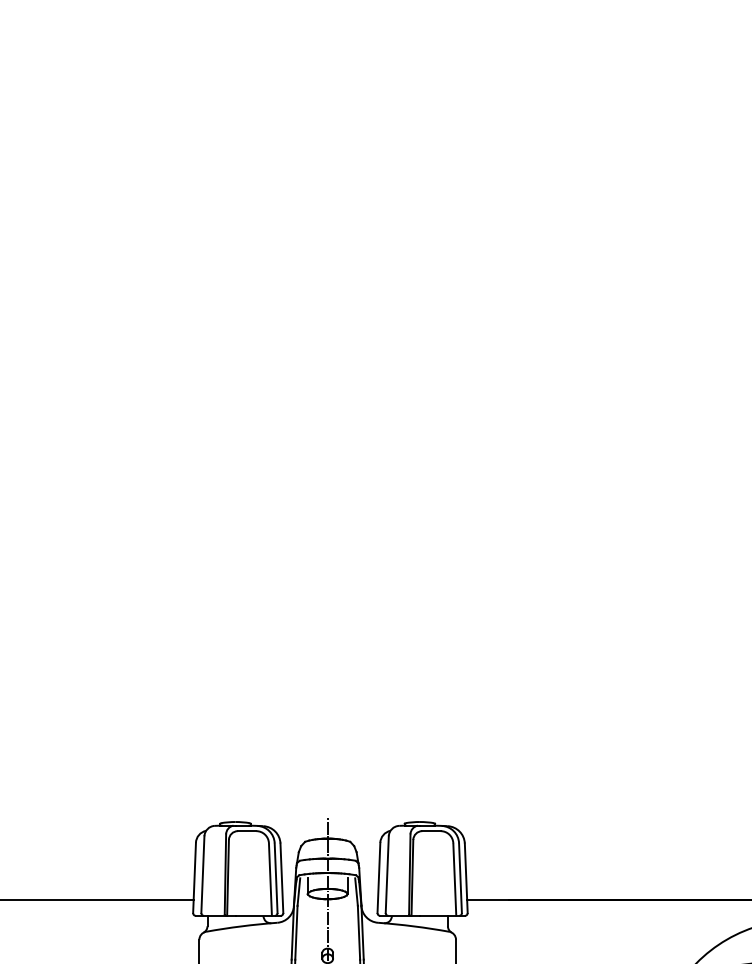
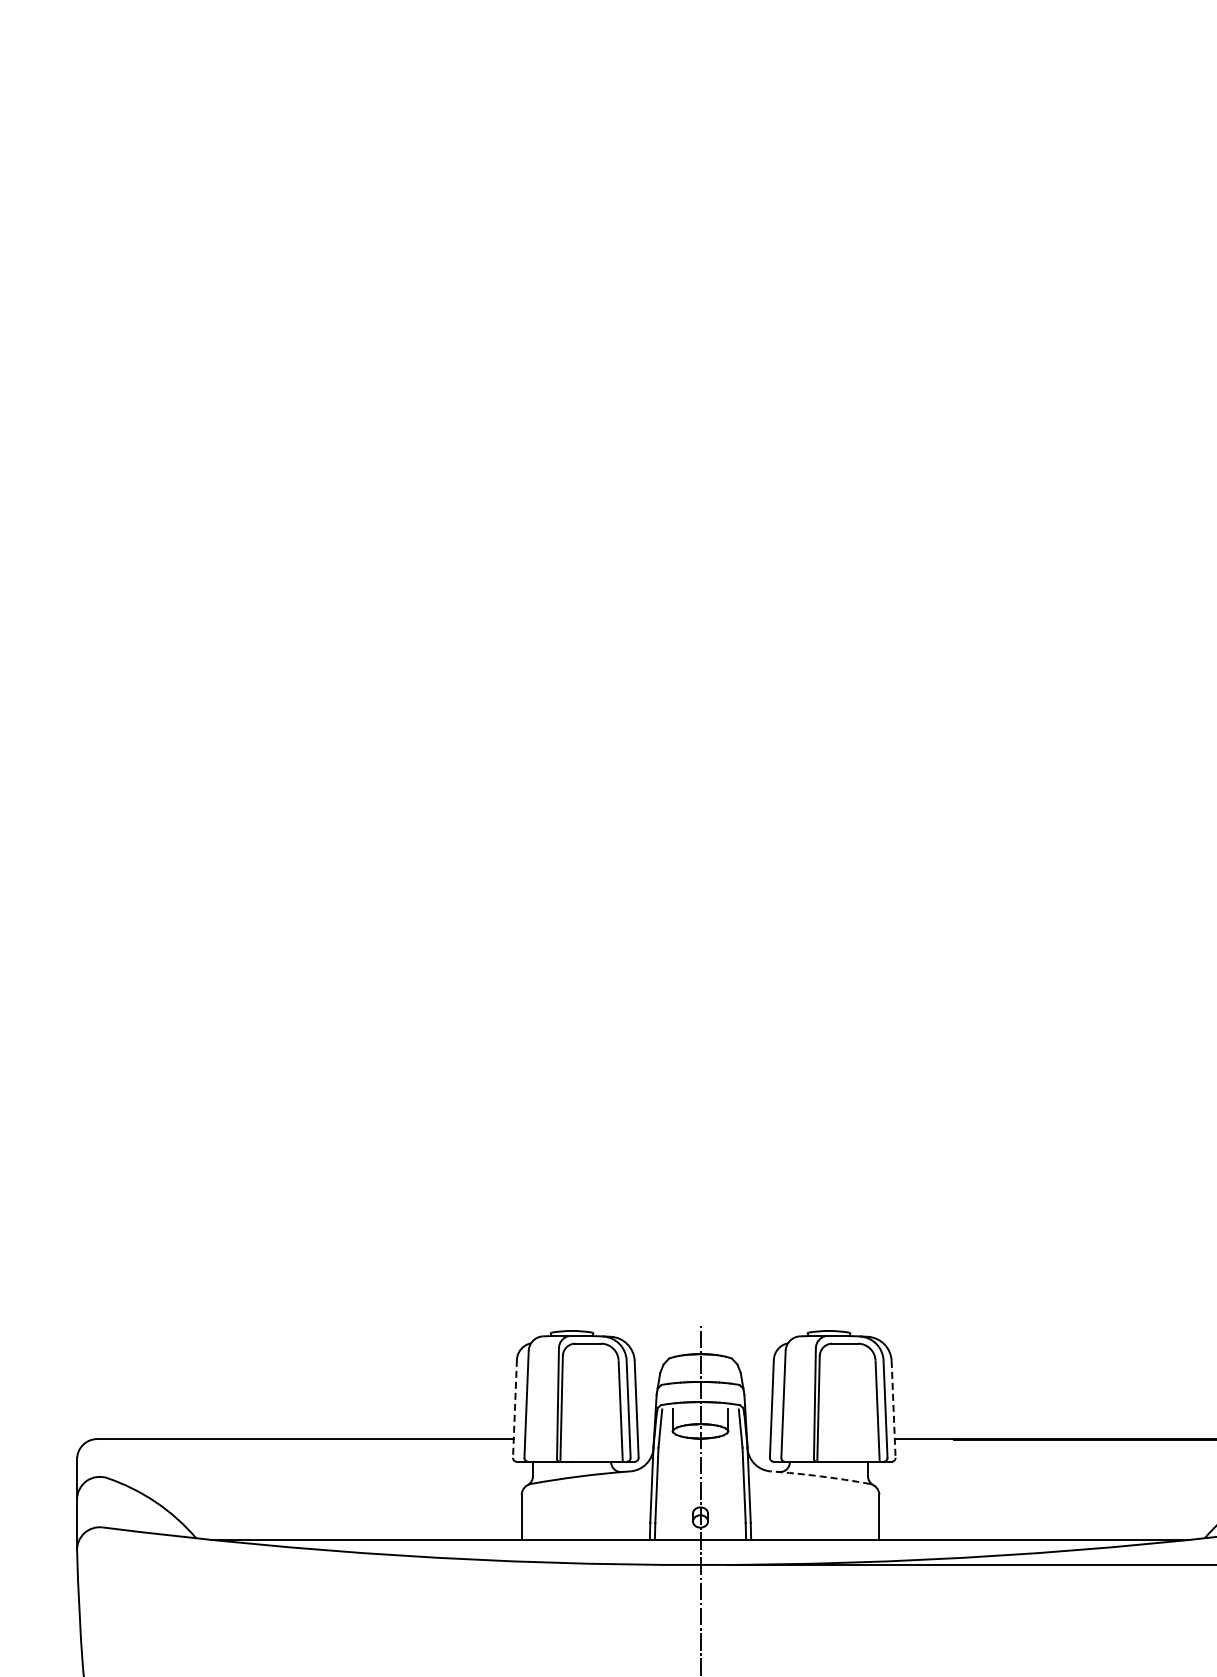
line: (194, 878) -> (514, 1409), solid -> dashed
line: (466, 878) -> (893, 1409), solid -> dashed
arc: (413, 926) -> (820, 1476), solid -> dashed

